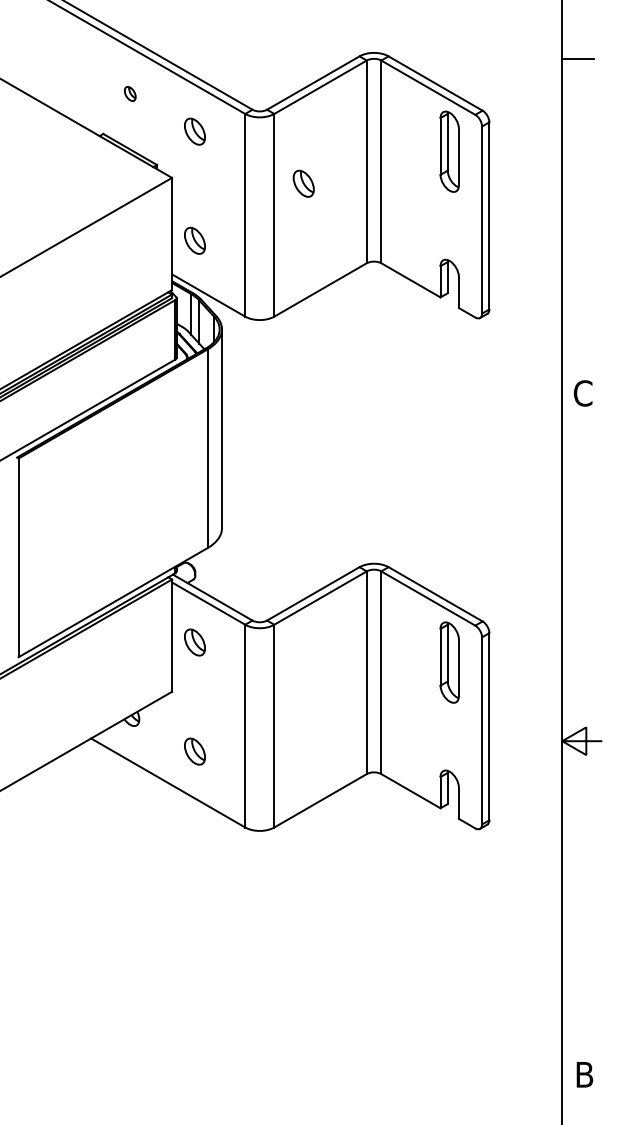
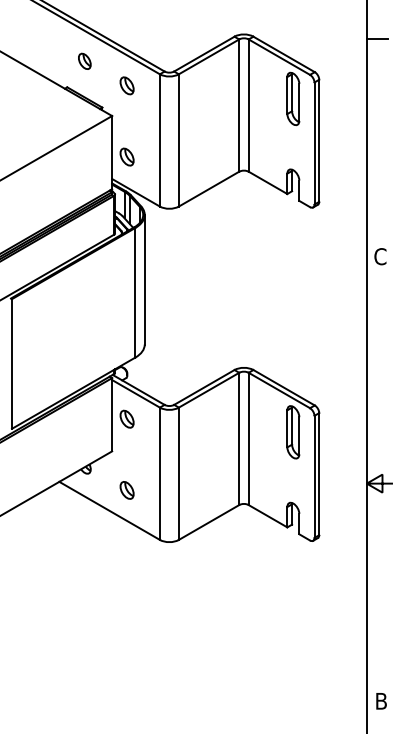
part: (129, 92) -> (84, 60), size x1.67
part: (302, 183) -> (197, 119), removed

